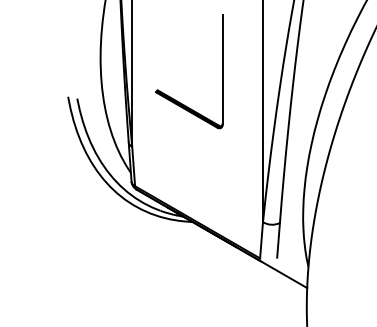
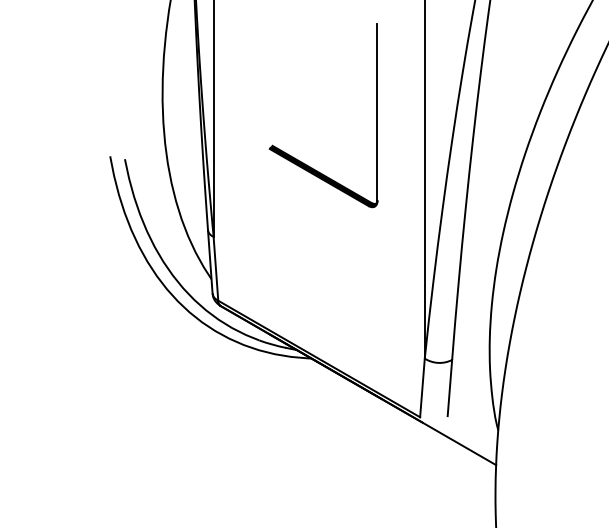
part: (174, 98) -> (299, 159), moved

